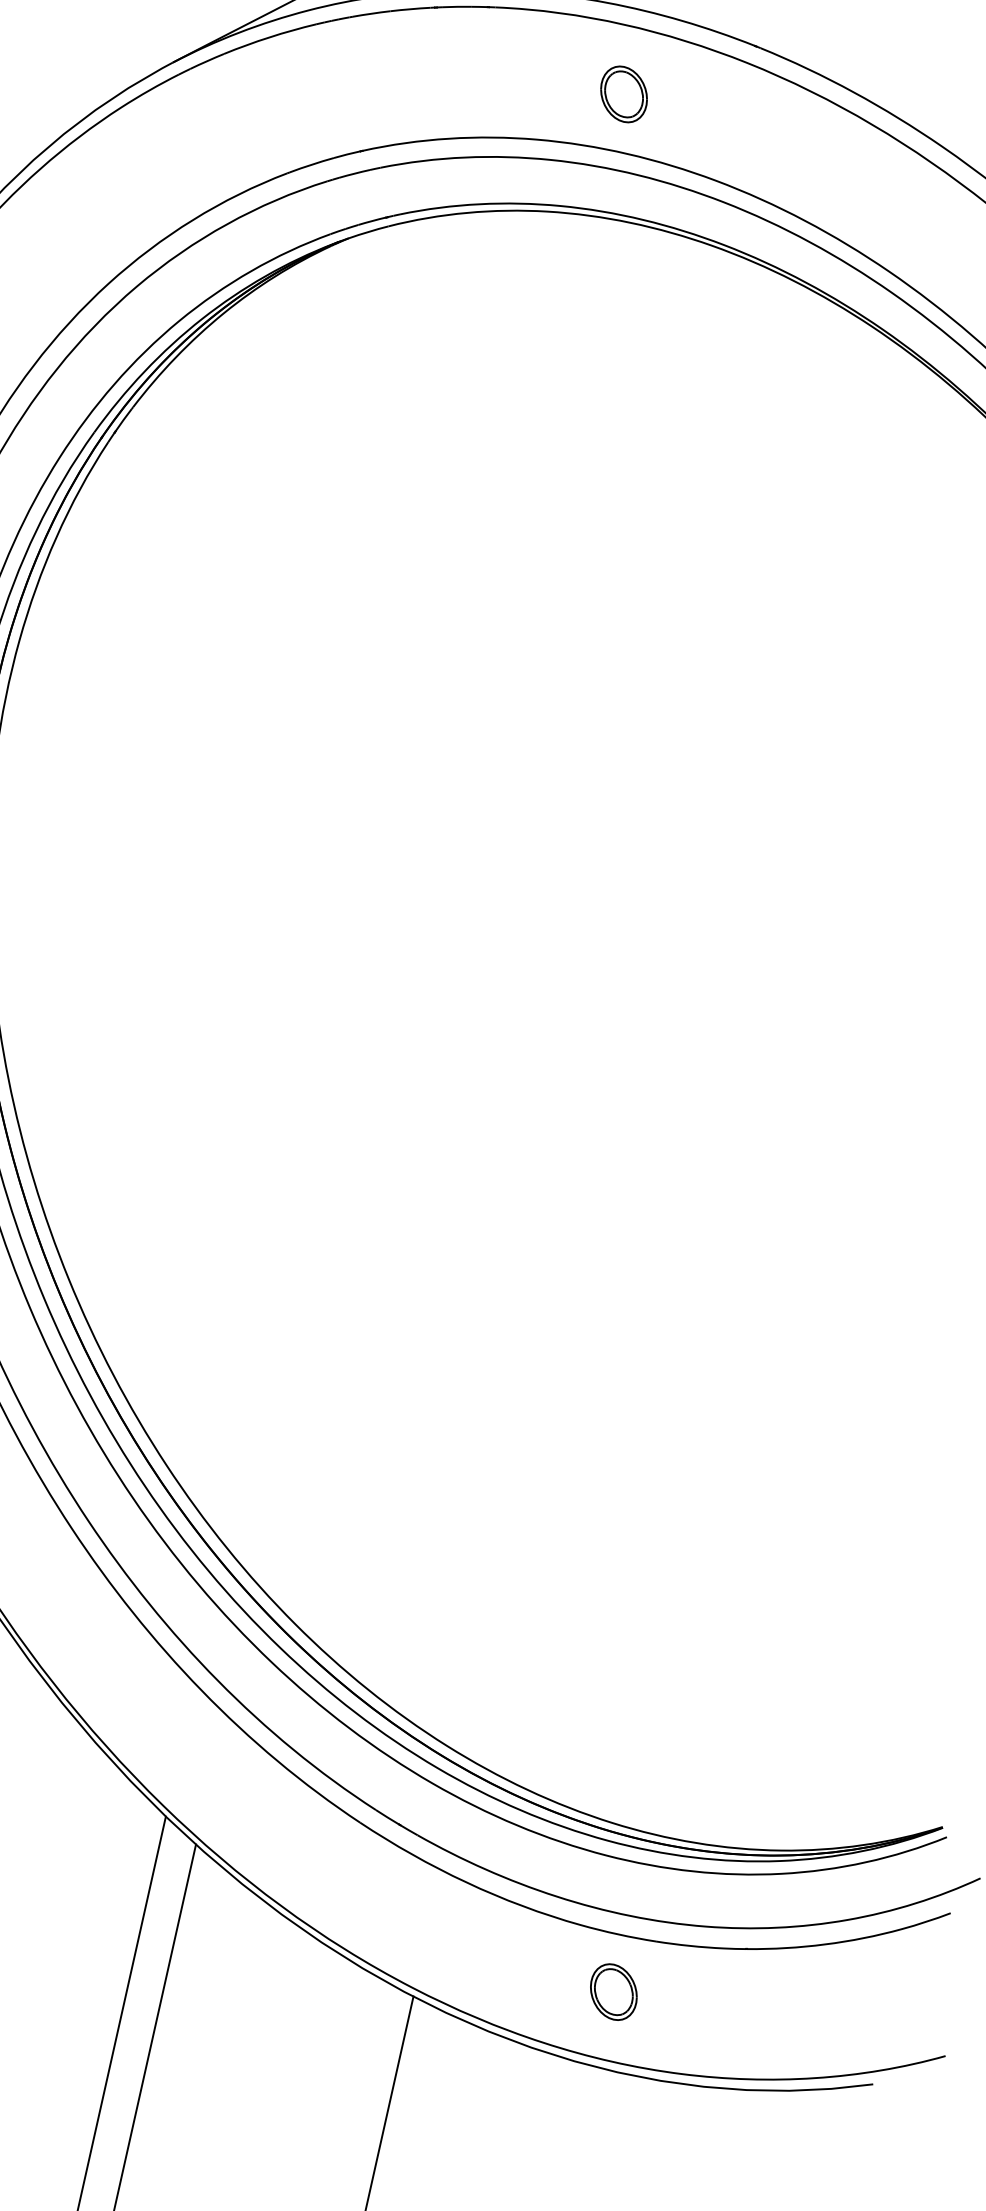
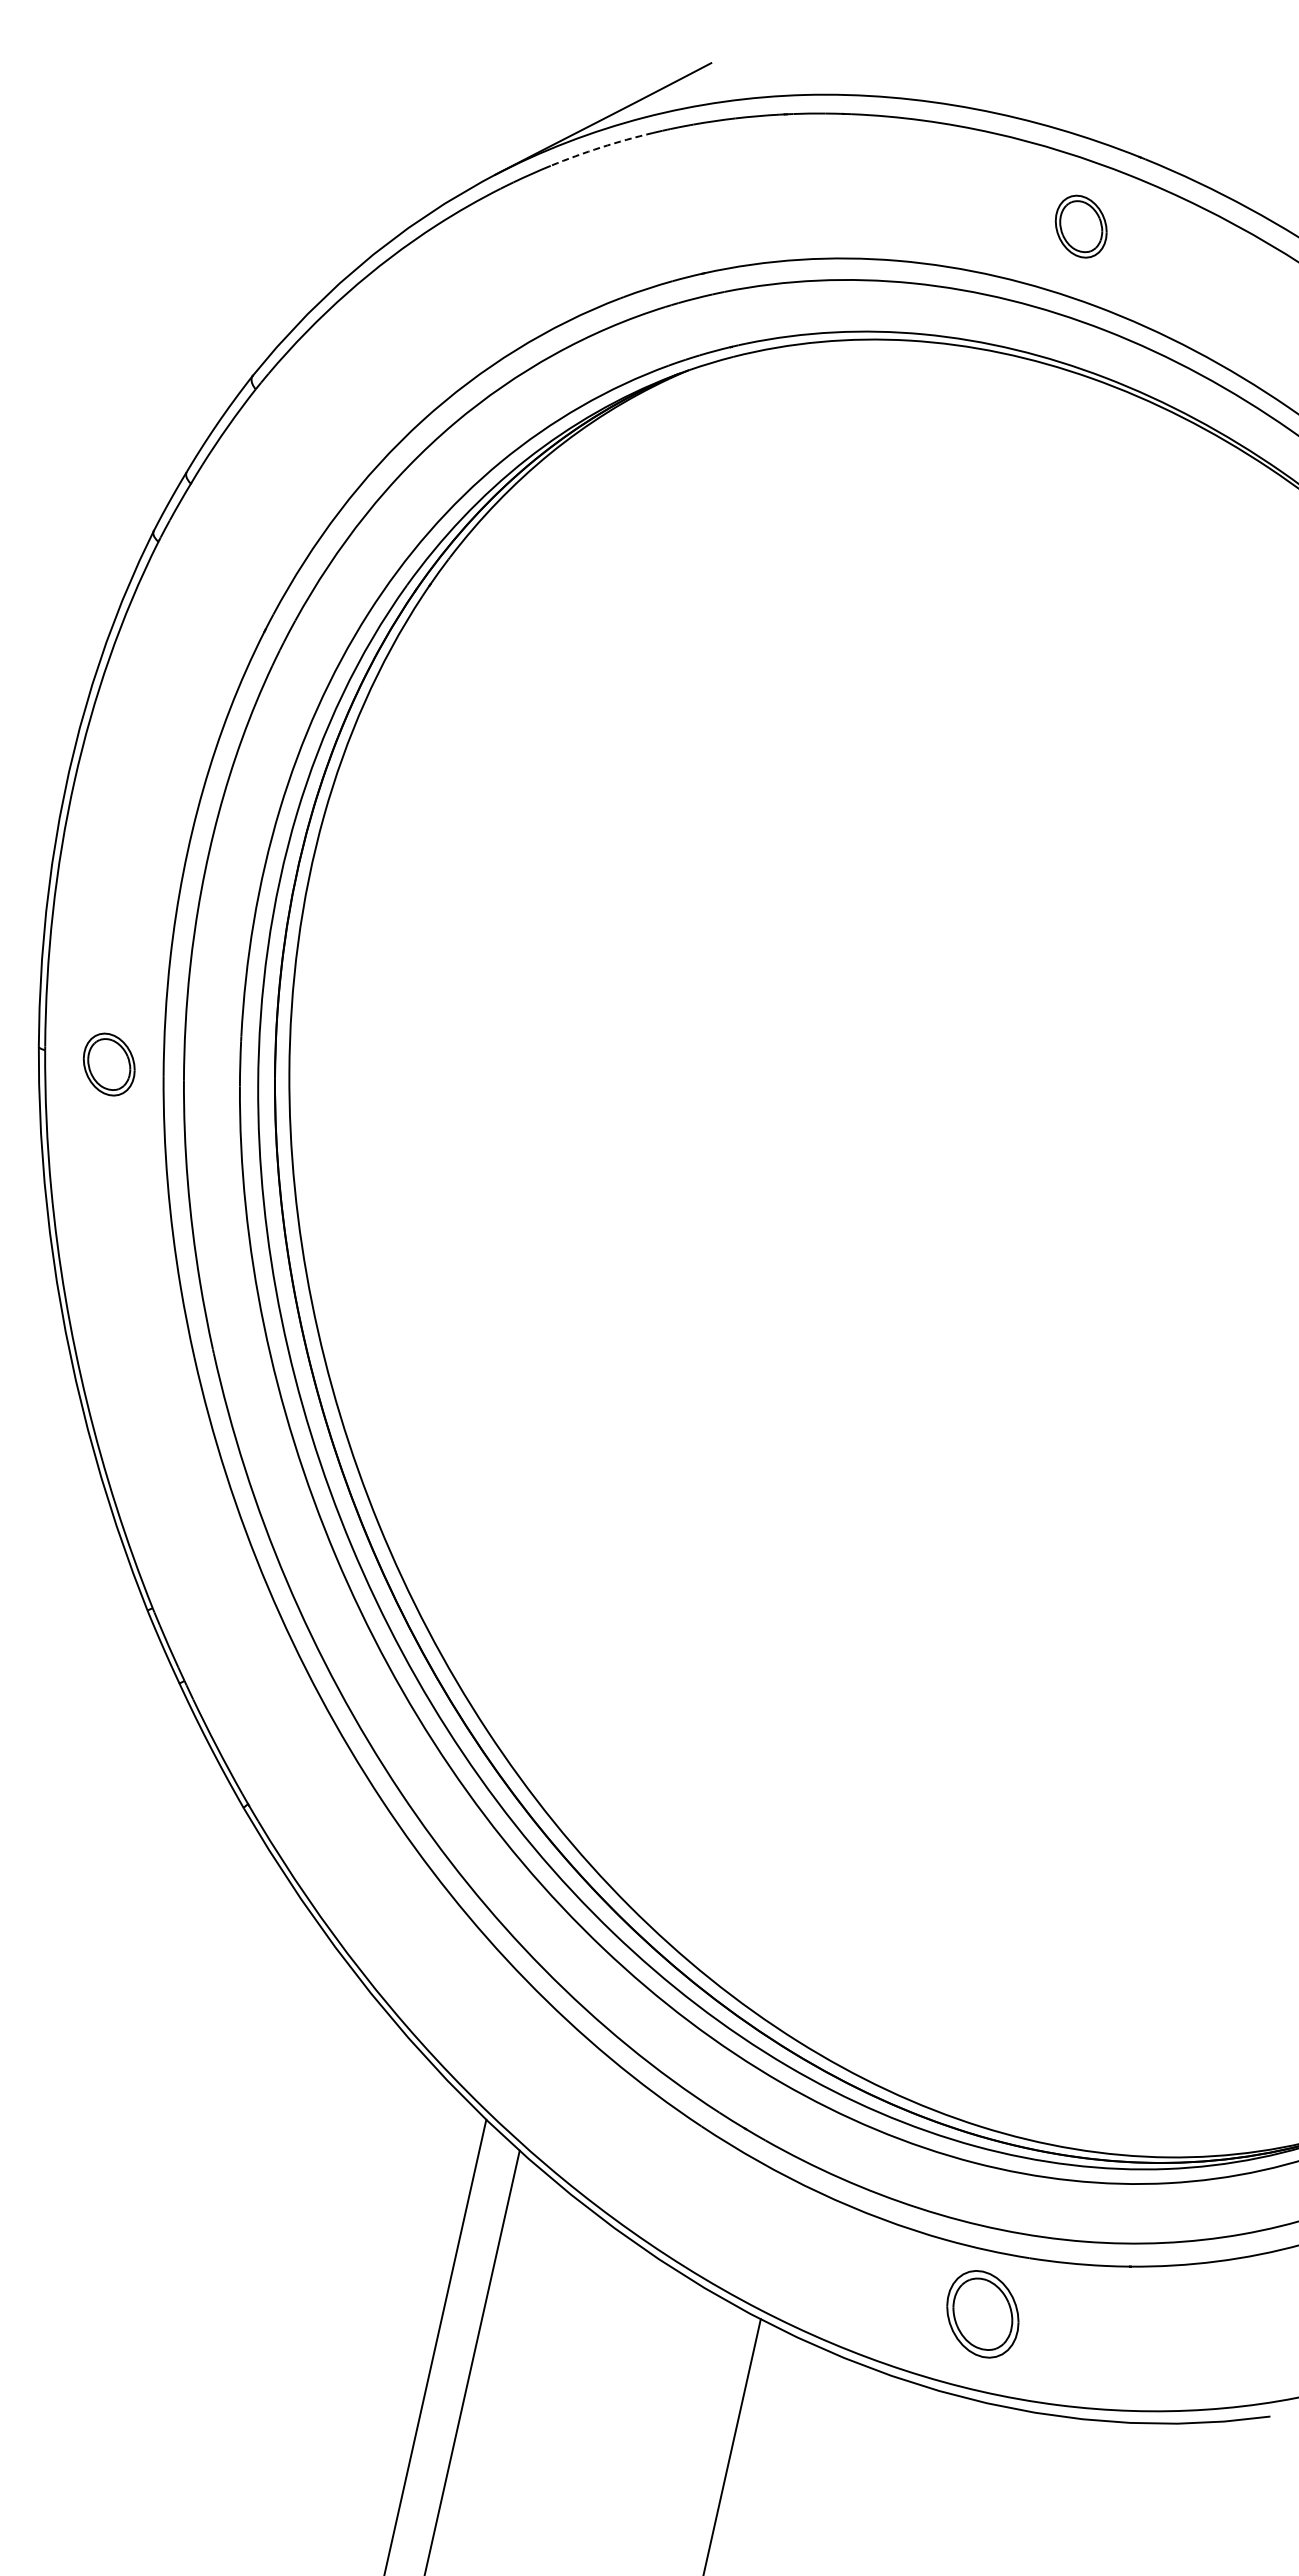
arc: (269, 37) -> (601, 147), solid -> dashed
part: (623, 94) -> (1080, 226), moved
part: (613, 1992) -> (982, 2314), size x1.4

